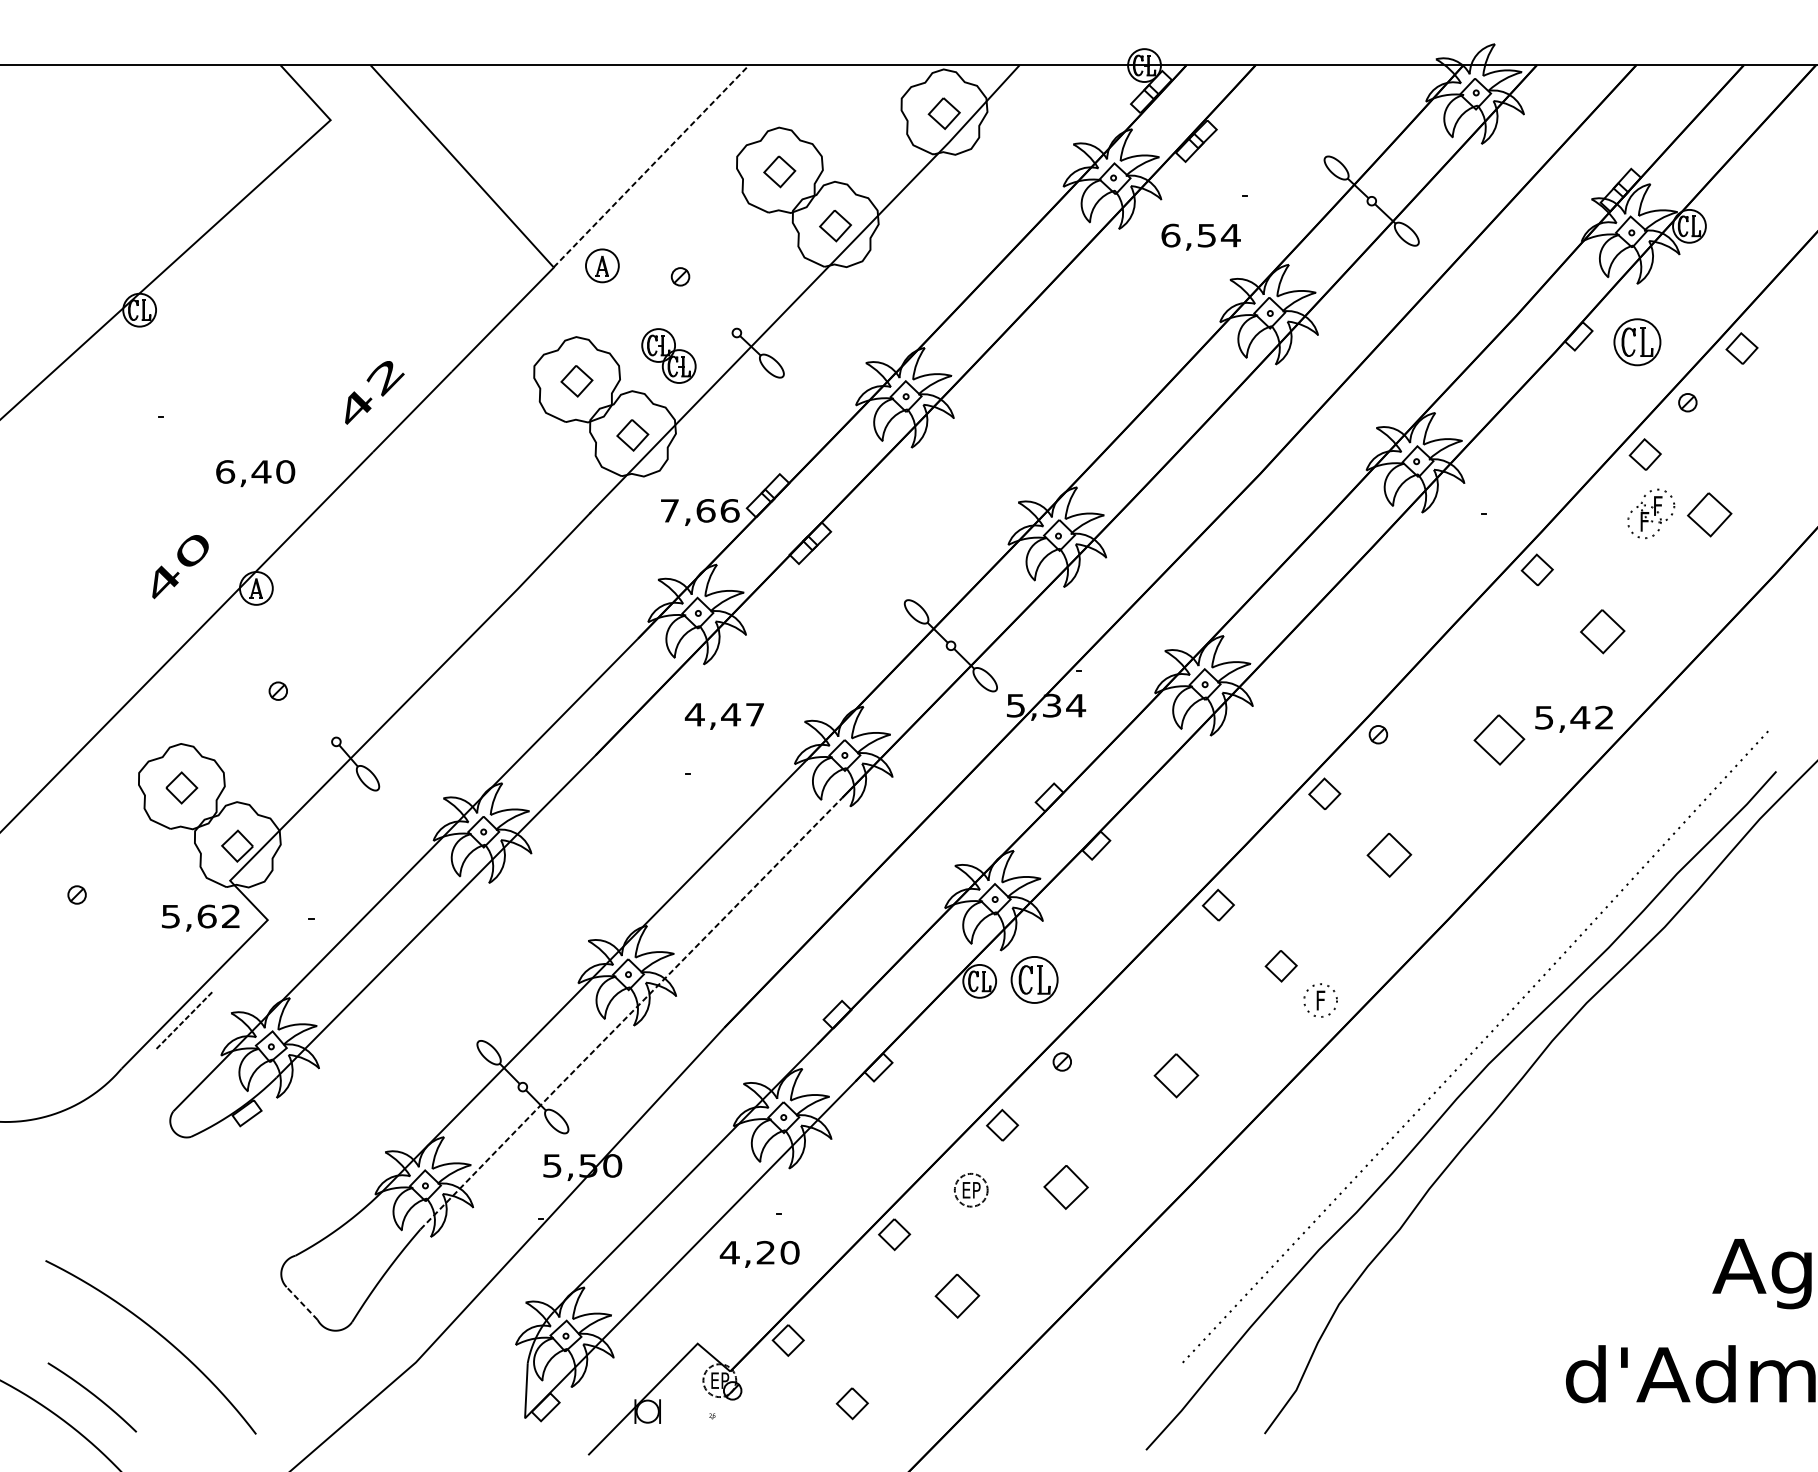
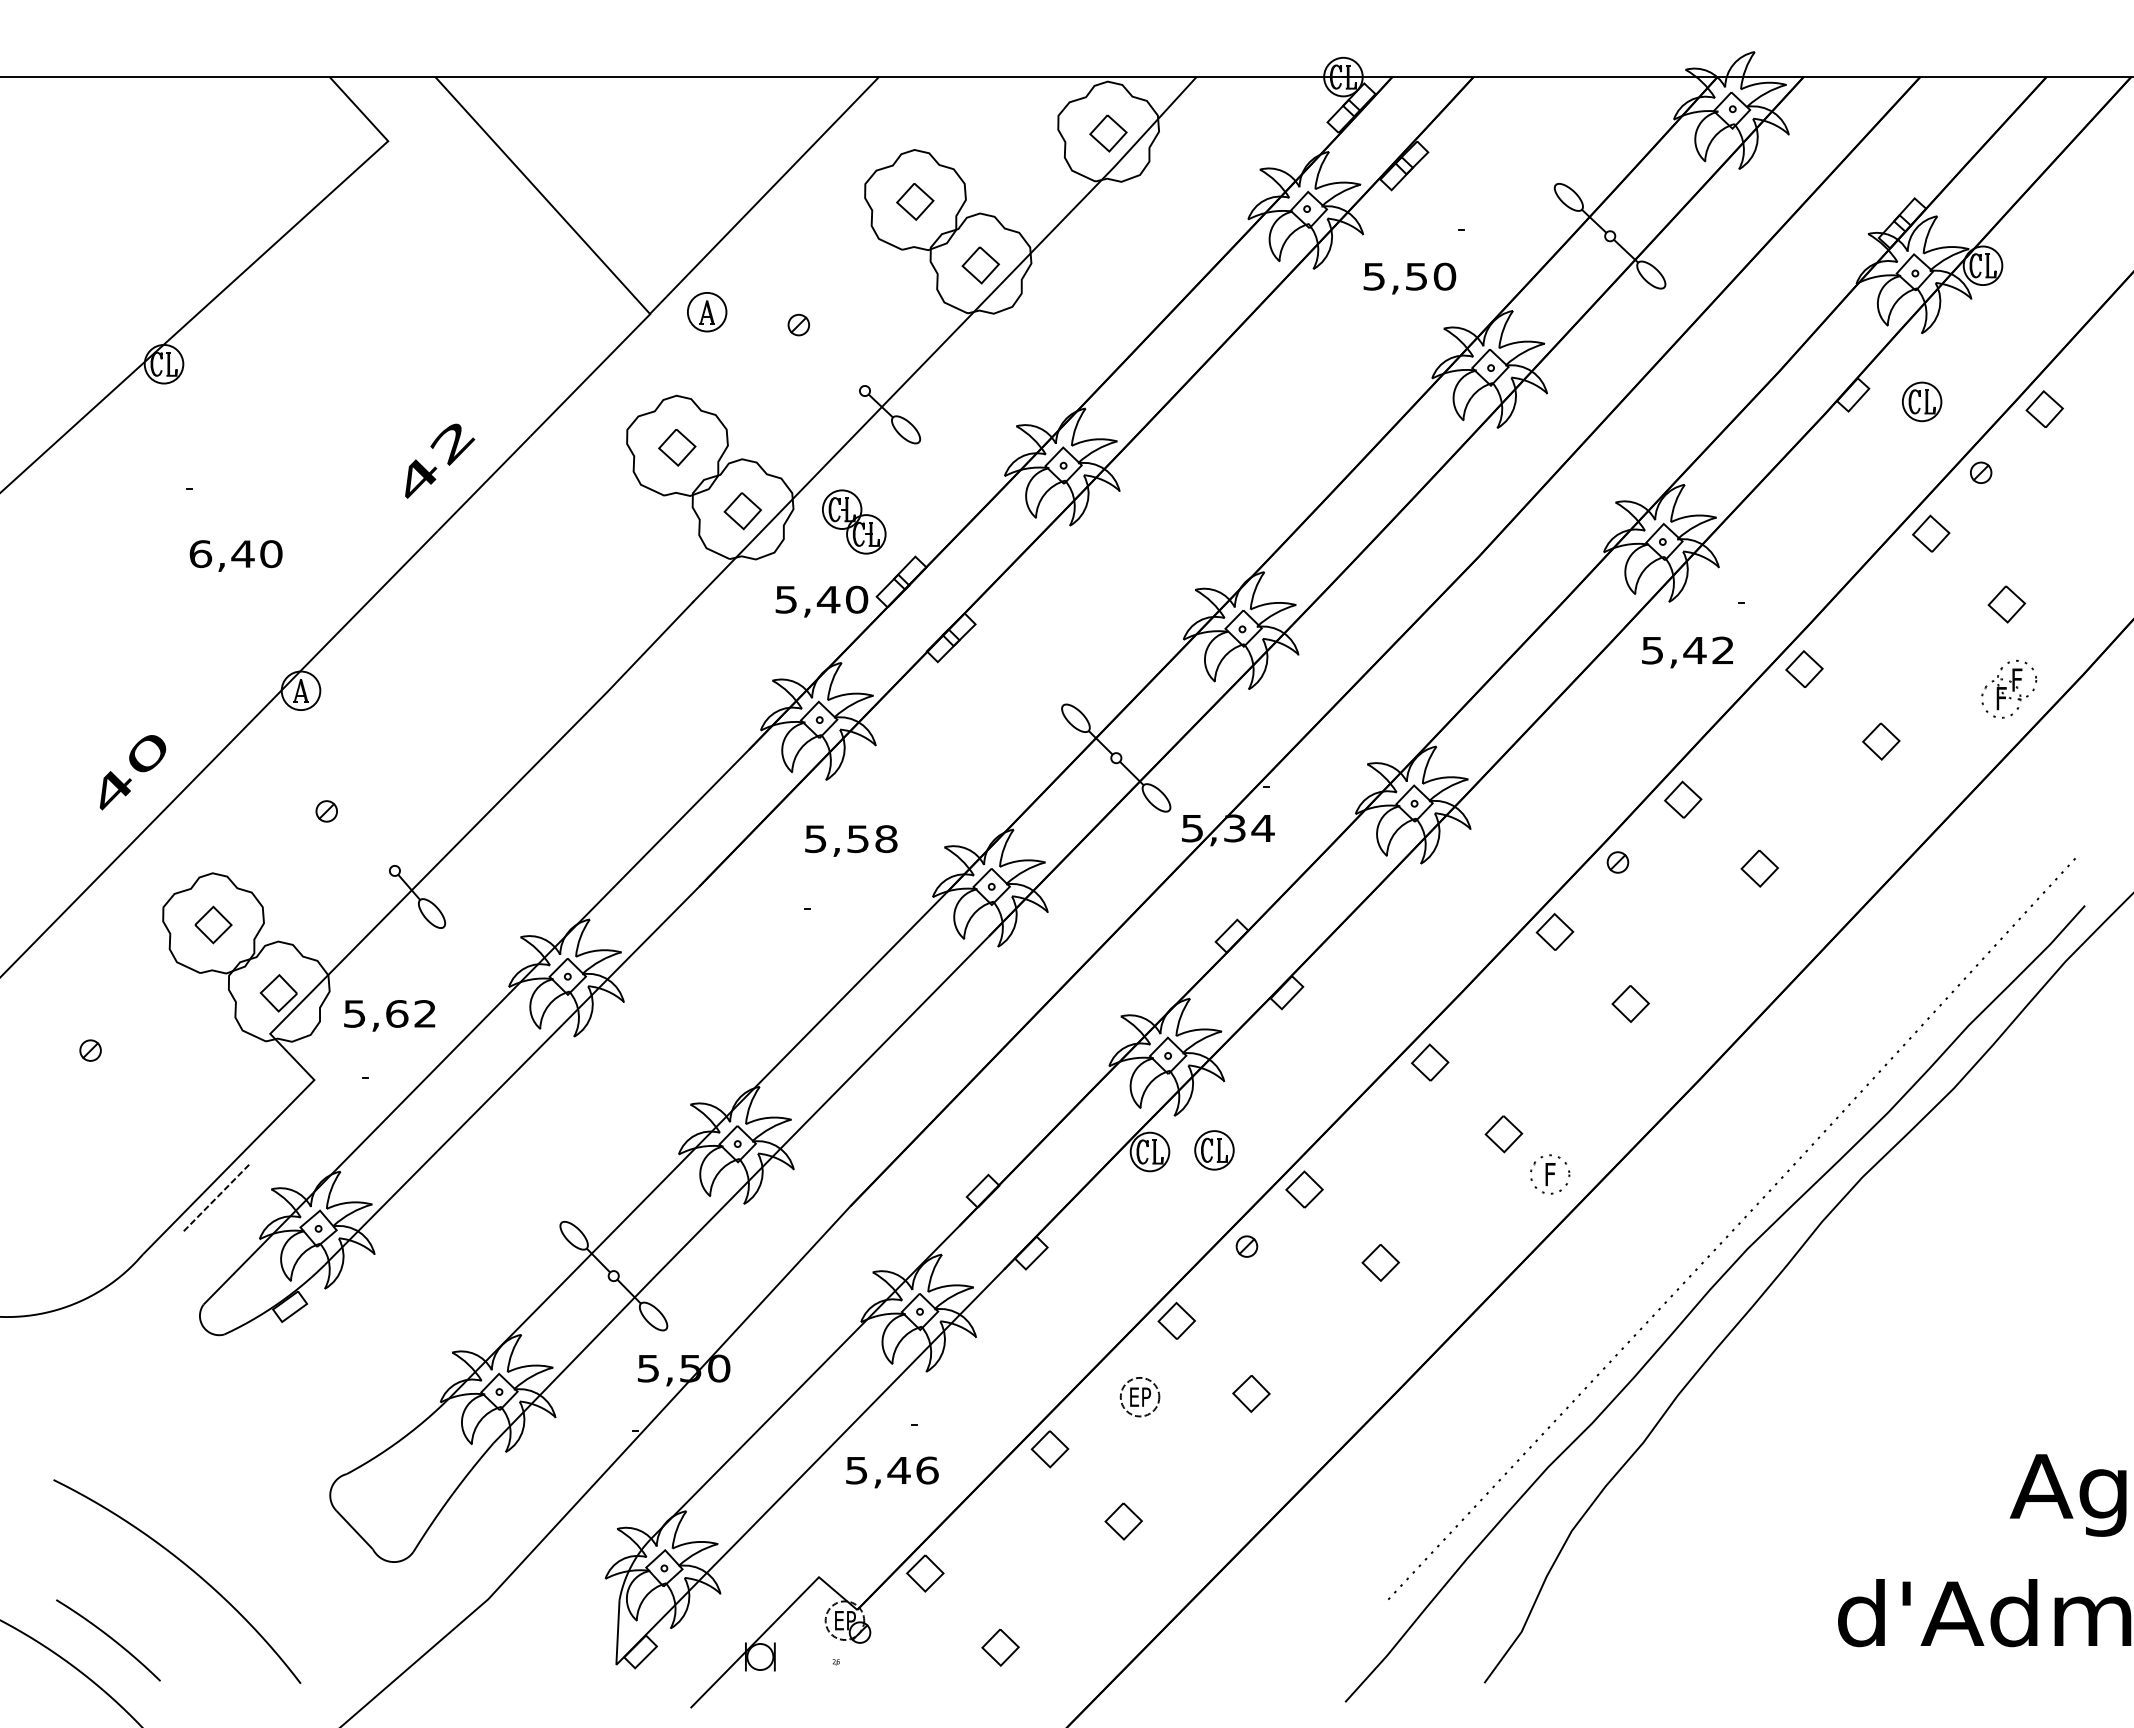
line: (651, 166) -> (764, 195), dashed -> solid
text: (1200, 235) -> (1409, 276), 6,54 -> 5,50
part: (1637, 341) -> (1922, 401), size x0.71
part: (669, 355) -> (854, 521), moved
text: (255, 473) -> (235, 555), moved
text: (699, 510) -> (821, 599), 7,66 -> 5,40
part: (1651, 514) -> (2009, 689), moved
part: (1709, 514) -> (2006, 604), size x0.71
text: (180, 566) -> (132, 772), moved
part: (1602, 631) -> (1881, 741), size x0.71
part: (1434, 681) -> (1683, 799), added
text: (724, 715) -> (850, 839), 4,47 -> 5,58
text: (1573, 719) -> (1687, 652), moved
part: (1499, 739) -> (1759, 868), size x0.62
part: (1389, 854) -> (1630, 1003), size x0.71
text: (200, 917) -> (389, 1015), moved
part: (1034, 980) -> (1214, 1150), size x0.71
line: (630, 1013) -> (740, 1189), dashed -> solid
part: (1111, 1013) -> (1304, 1189), added
part: (1176, 1075) -> (1380, 1262), size x0.71
part: (1066, 1187) -> (1251, 1393), size x0.71
text: (759, 1252) -> (891, 1470), 4,20 -> 5,46
part: (957, 1296) -> (1123, 1521), size x0.71
line: (301, 1303) -> (354, 1529), dashed -> solid

